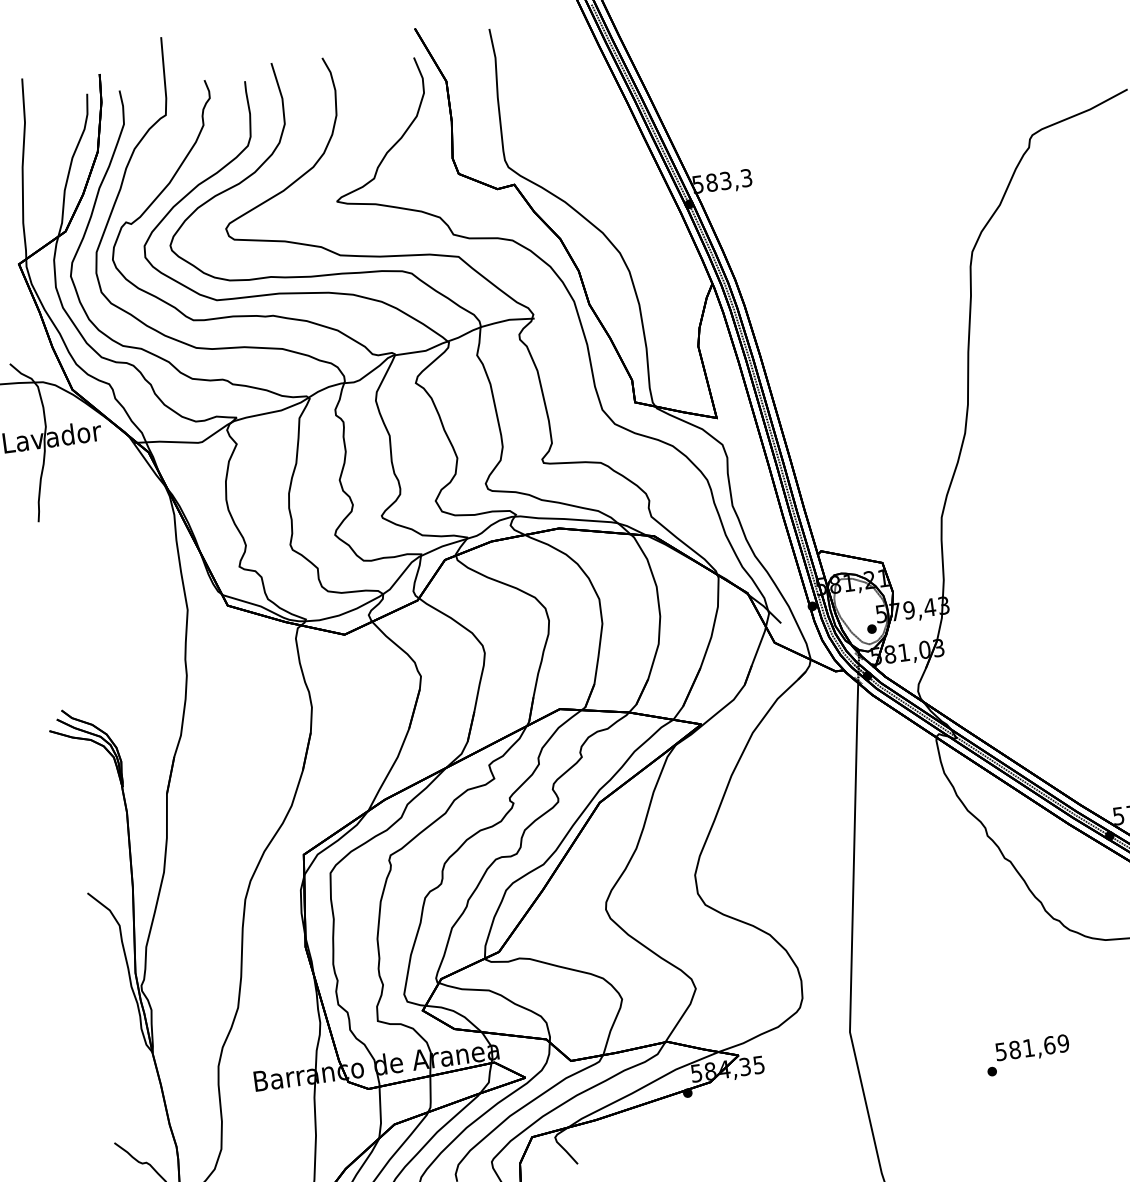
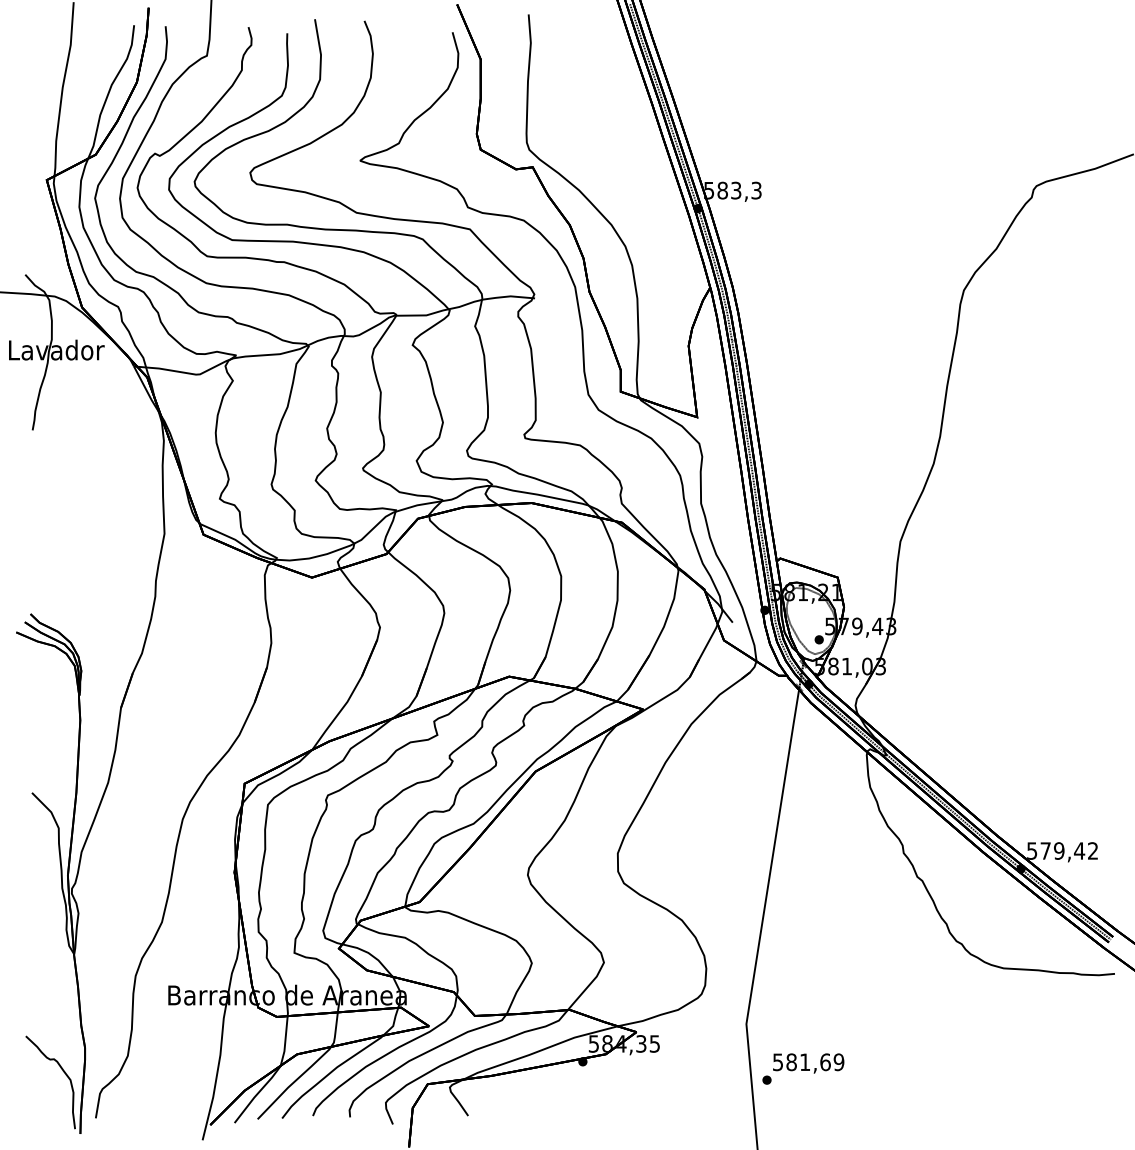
text: (1027, 1054) -> (803, 1068), moved

